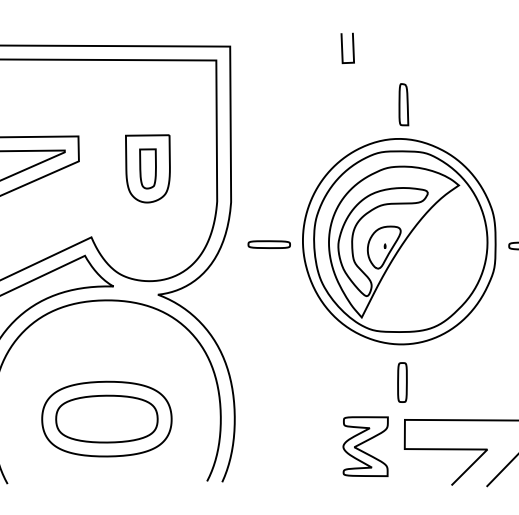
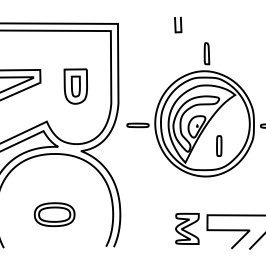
part: (402, 381) -> (219, 145), moved
part: (106, 418) -> (54, 214), size x0.6

